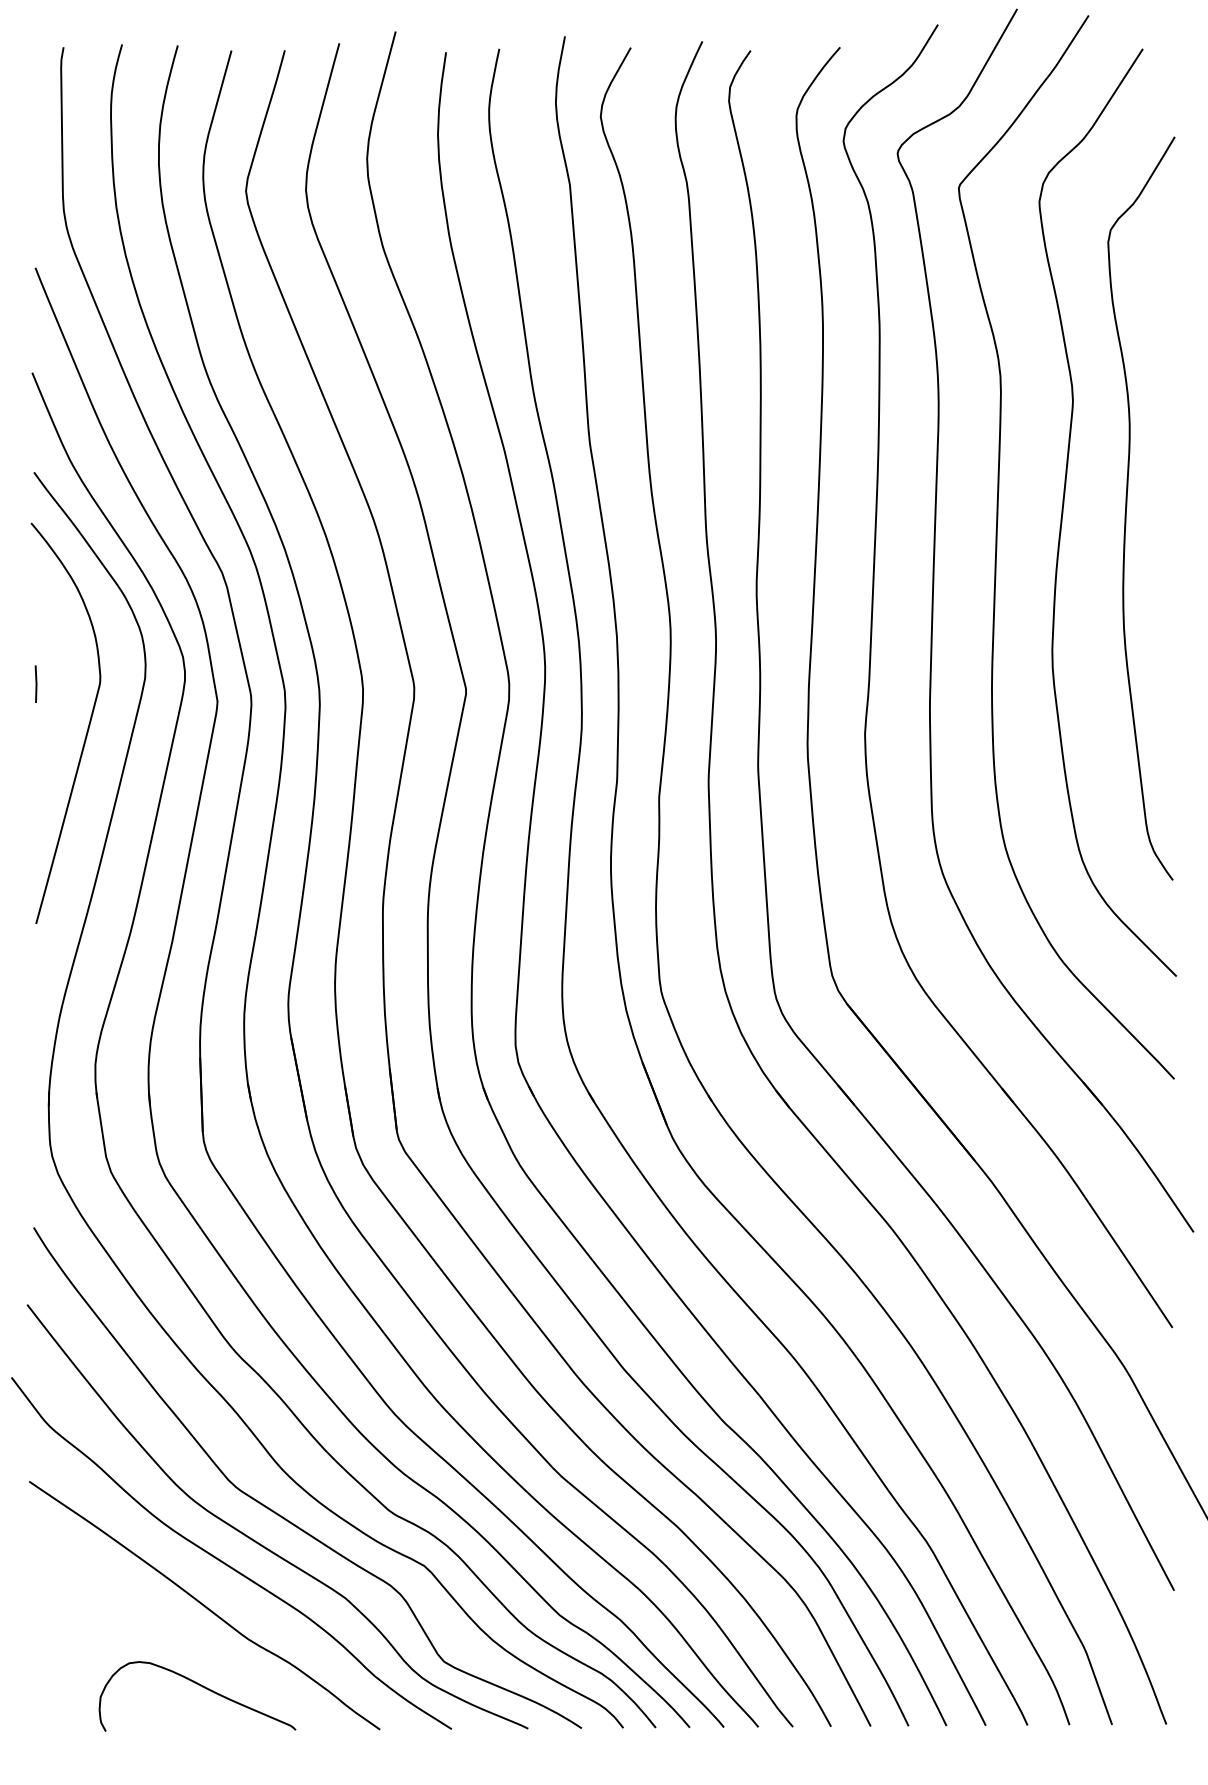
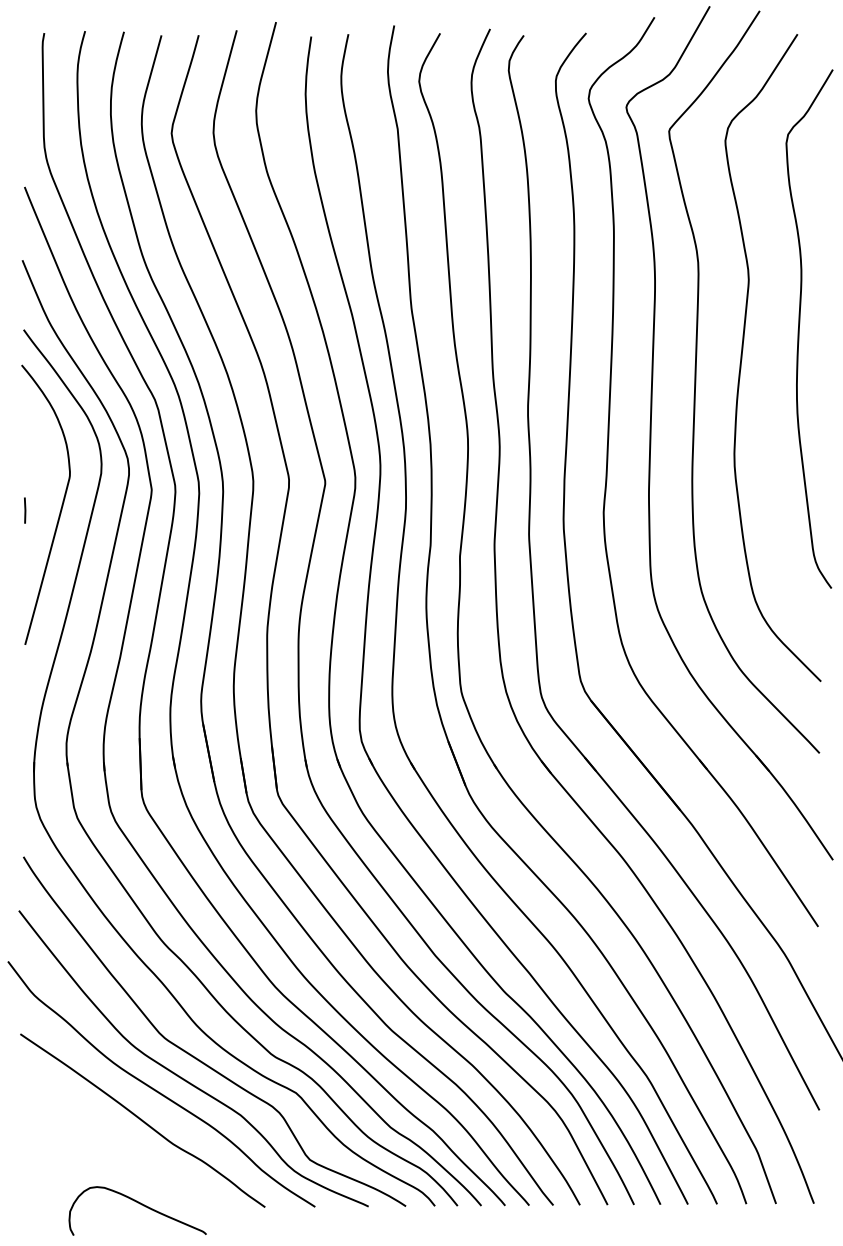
curve: (1126, 507) -> (799, 328), moved
line: (36, 684) -> (25, 510), moved
curve: (199, 1686) -> (139, 1204), moved

